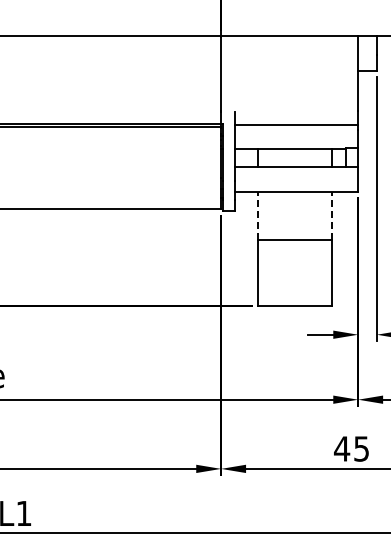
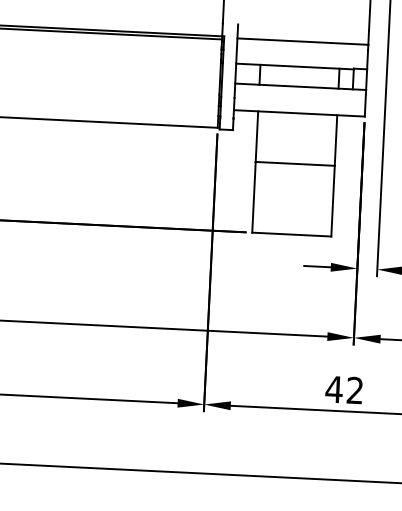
line: (258, 215) -> (257, 136), dashed -> solid
line: (332, 215) -> (336, 140), dashed -> solid
text: (361, 448) -> (354, 390), 45 -> 42

